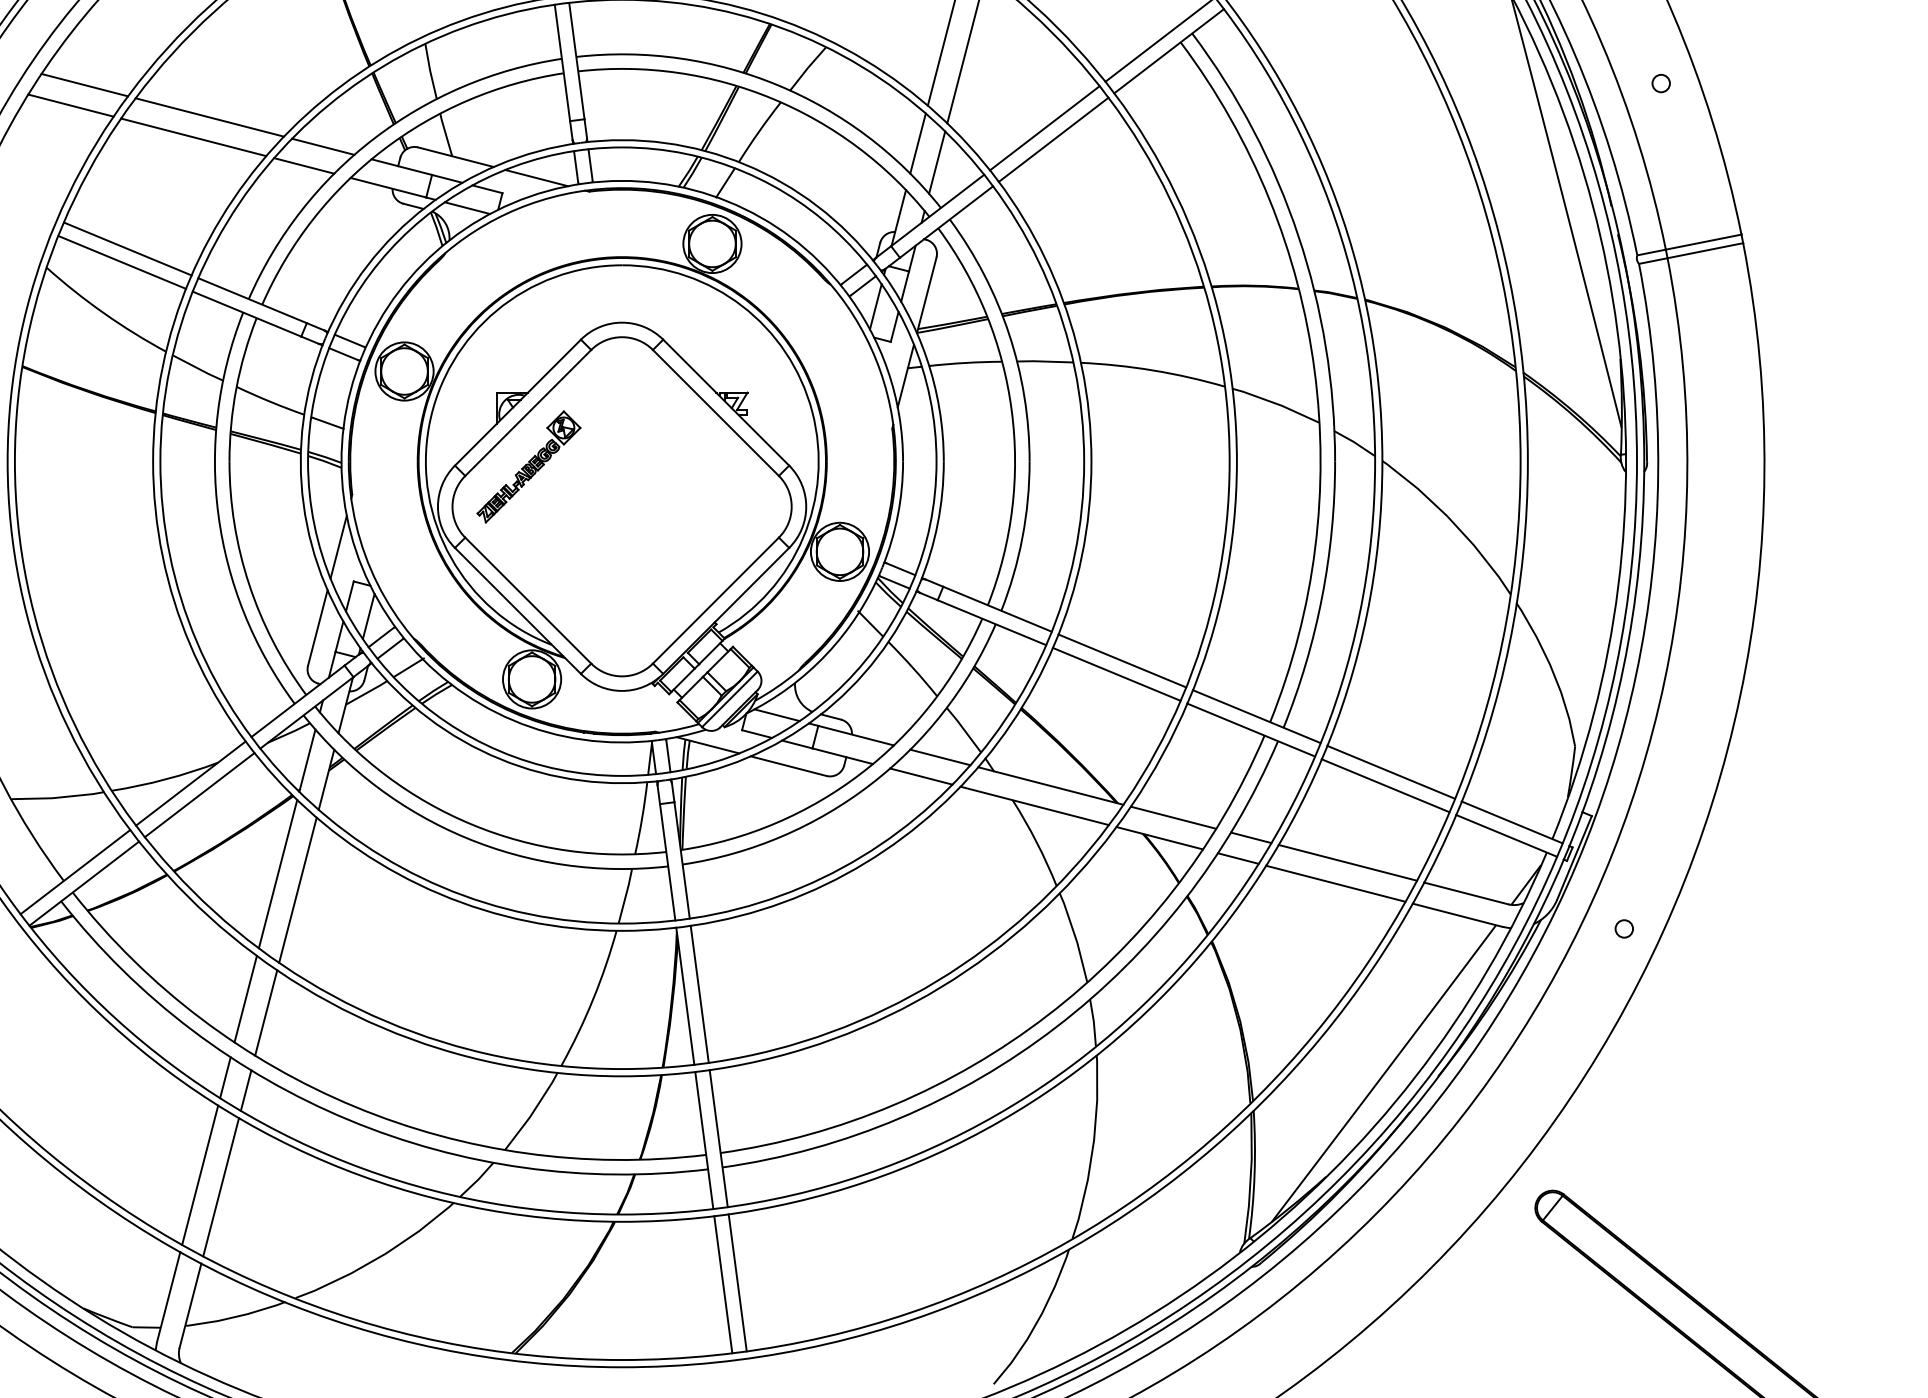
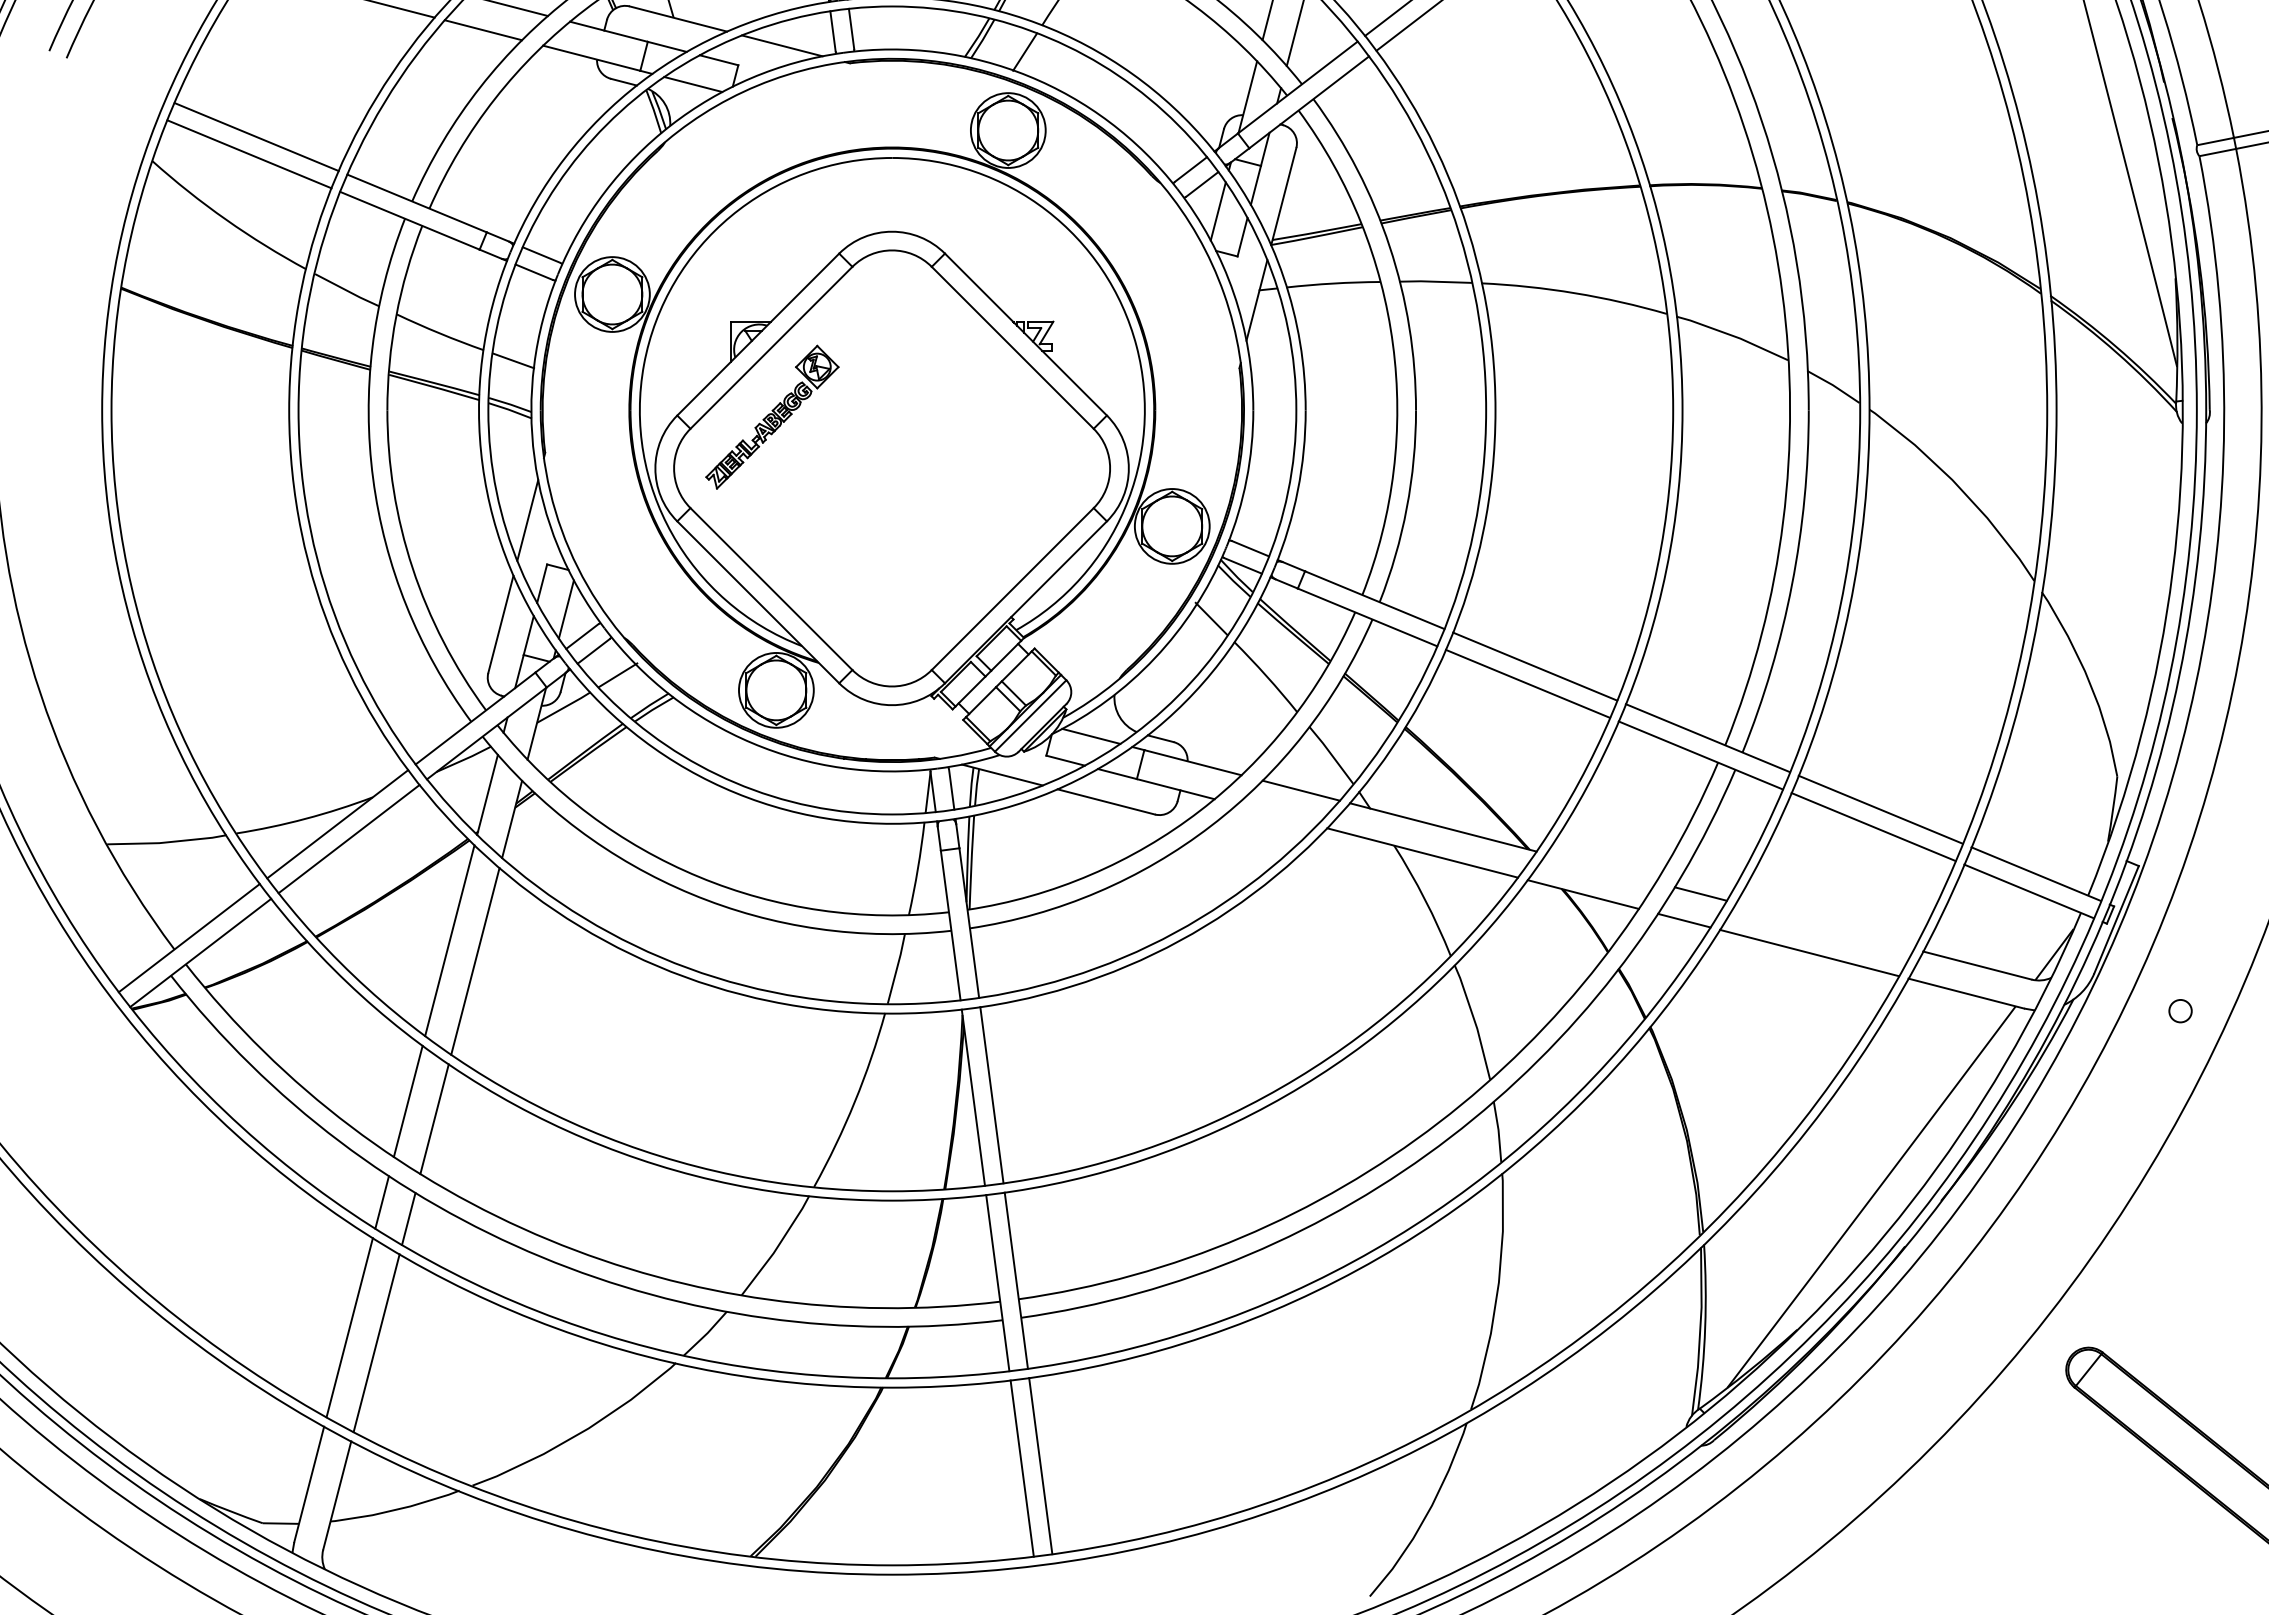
line: (921, 776) -> (1277, 815), removed
line: (1173, 817) -> (1600, 867), removed
line: (1347, 862) -> (1824, 925), removed

